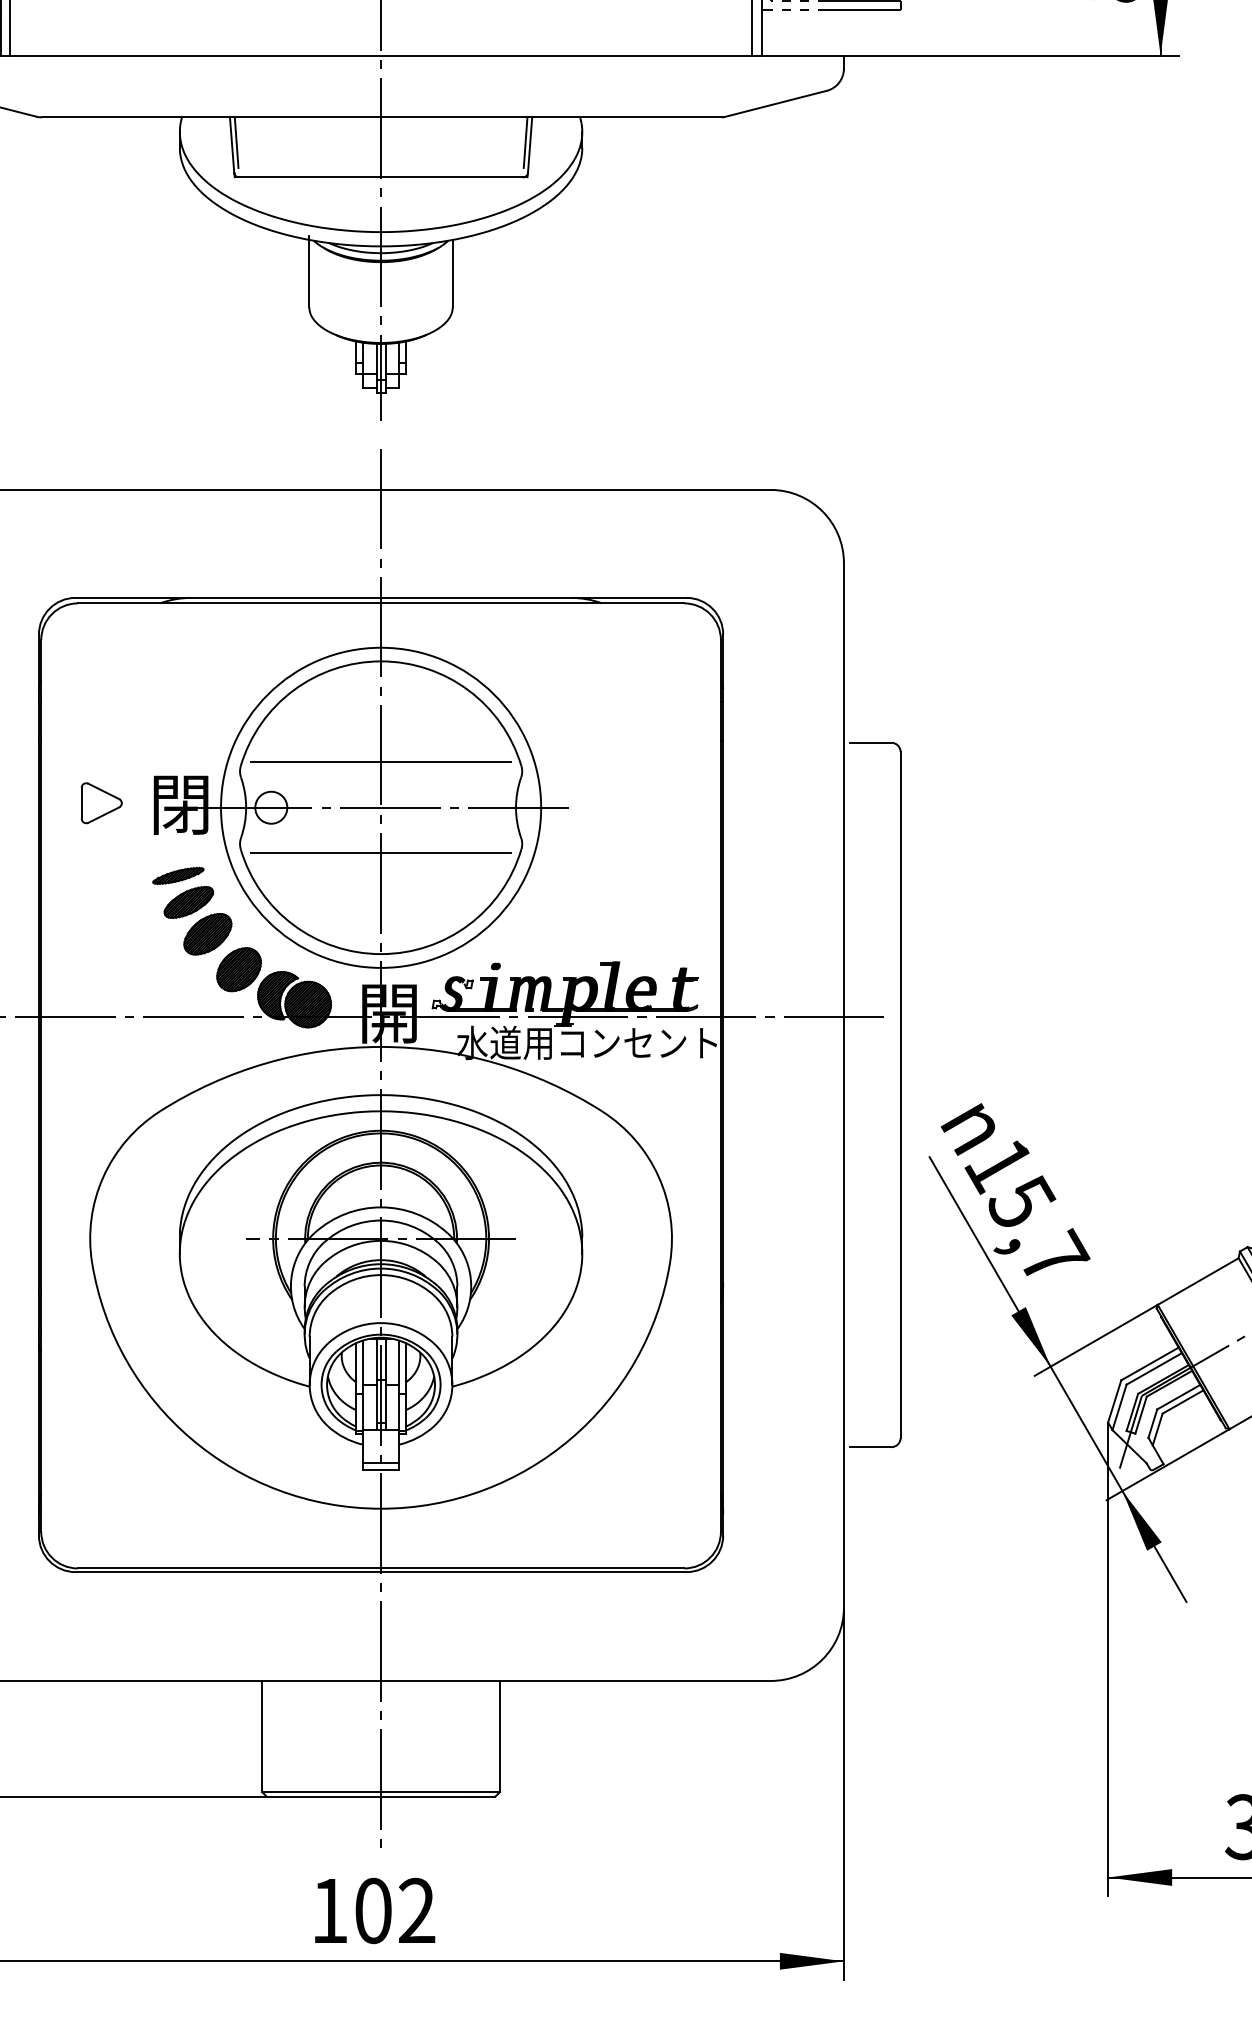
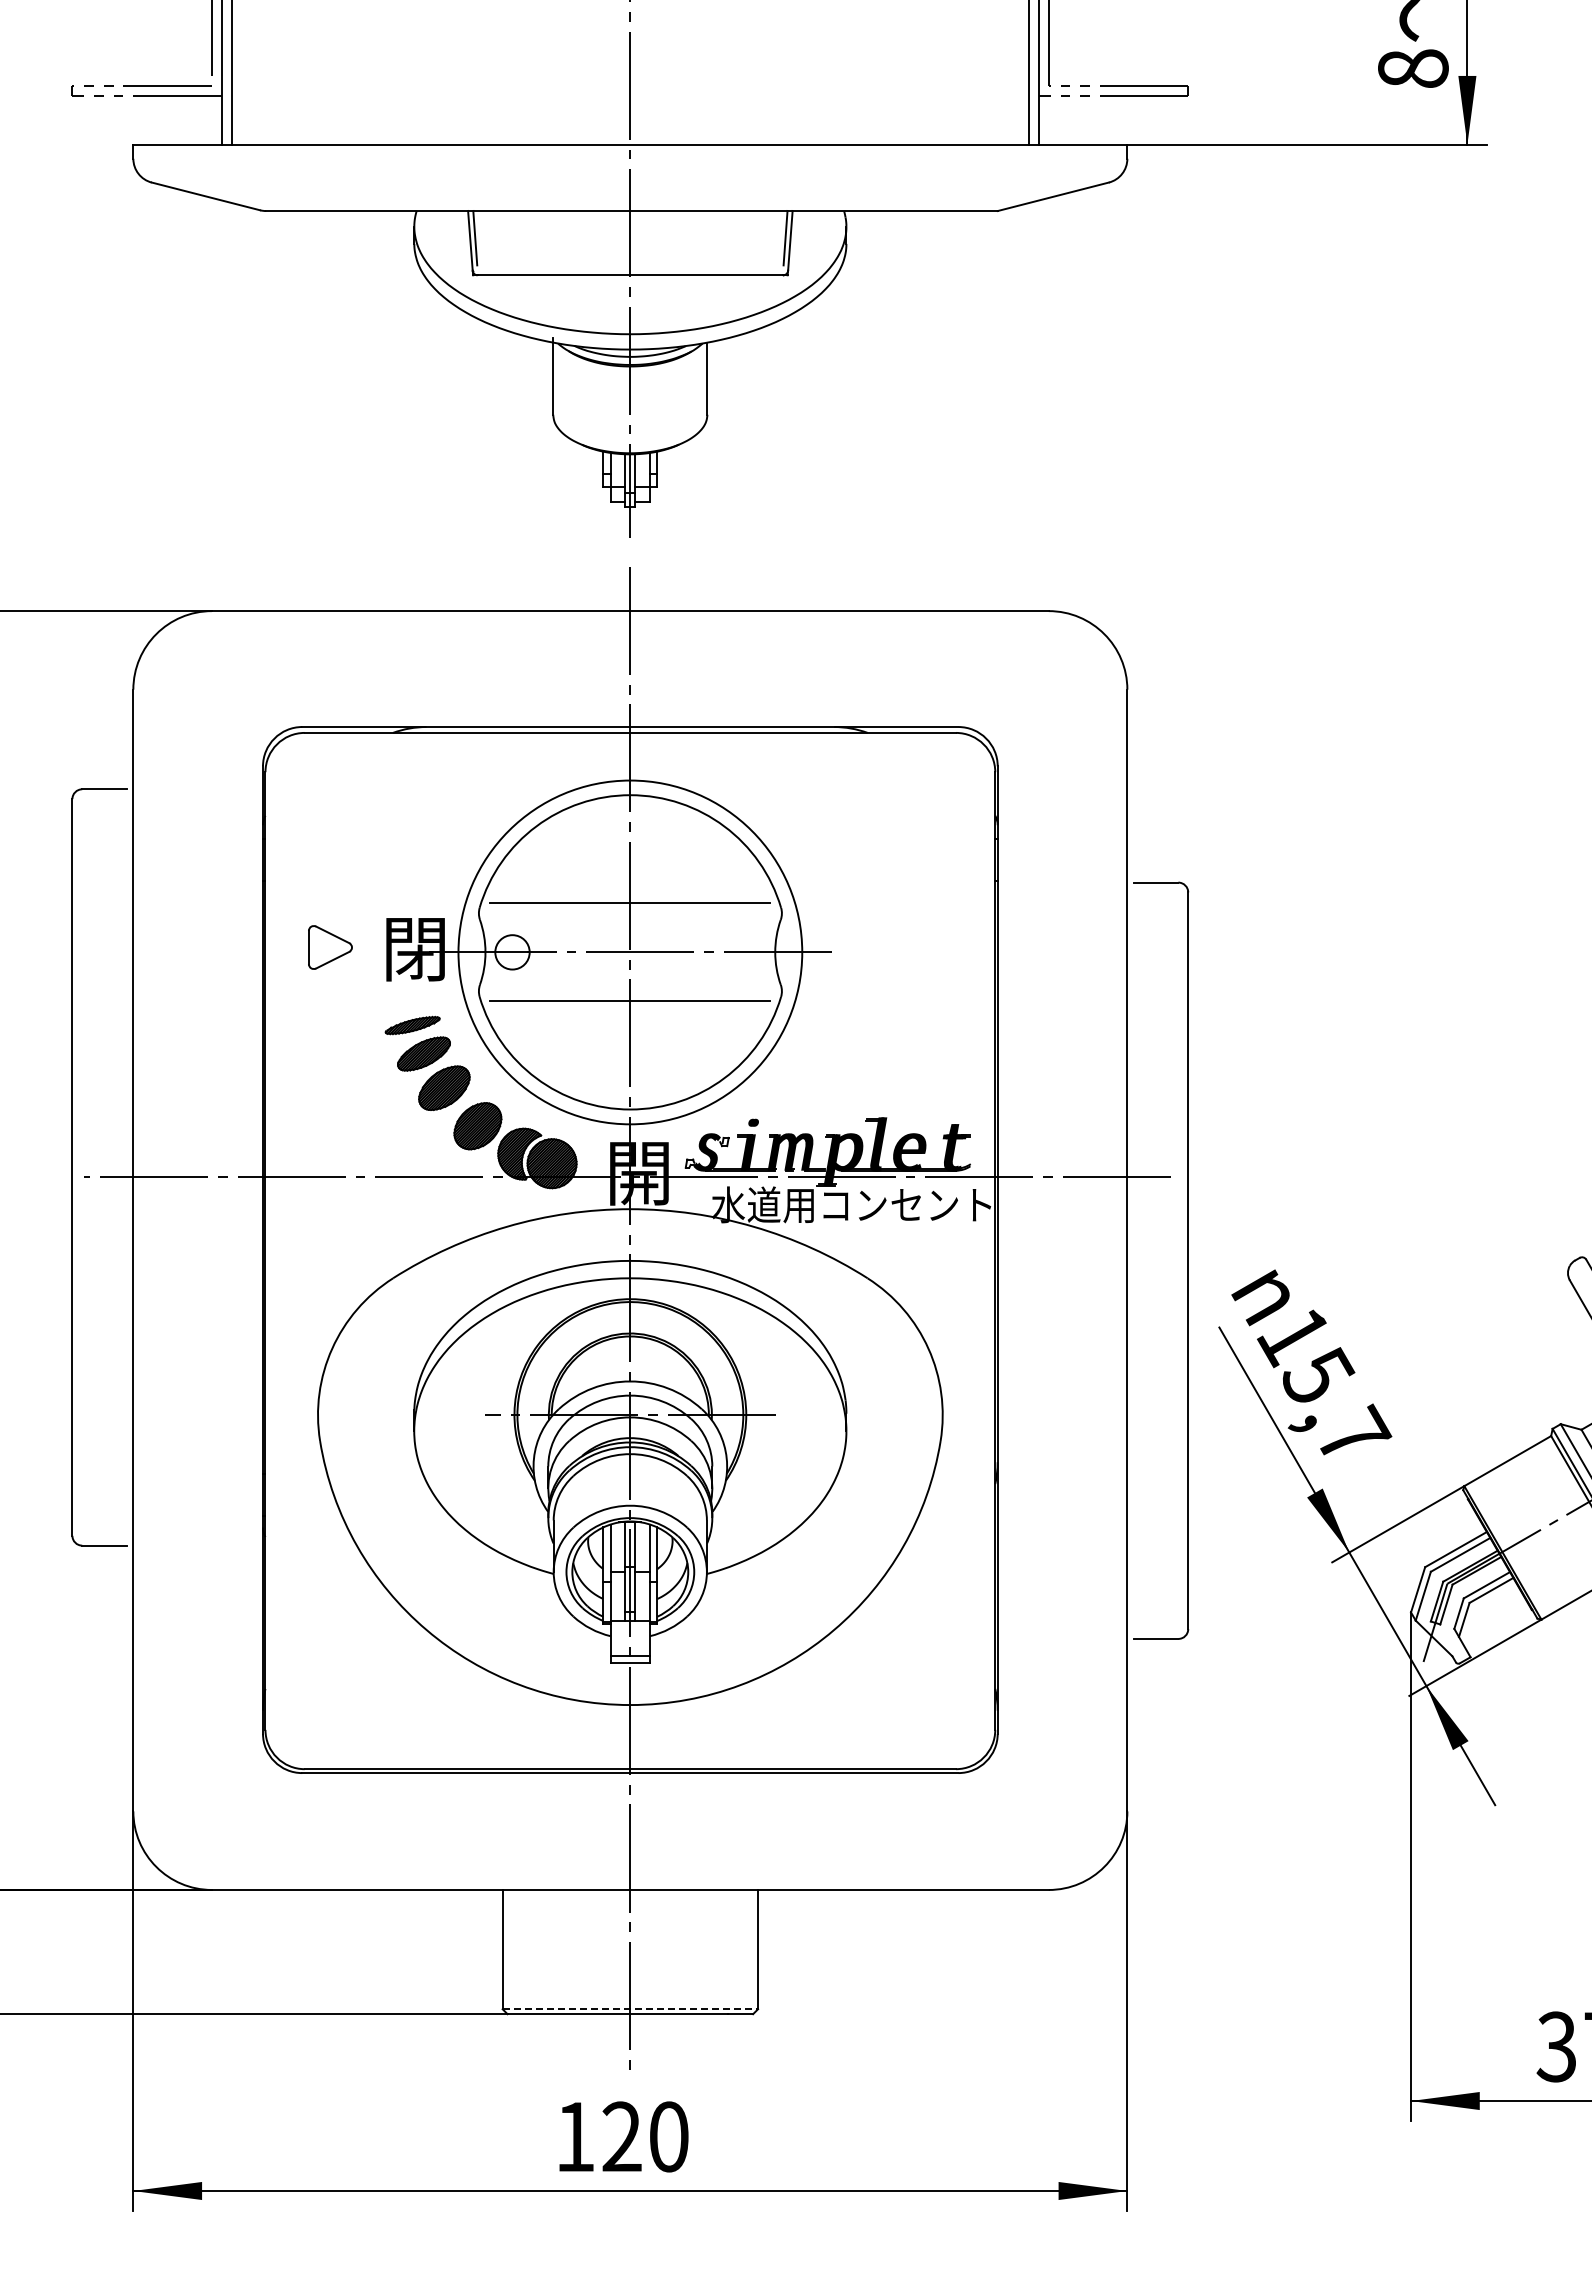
line: (381, 1792) -> (630, 2009), solid -> dashed
text: (395, 1910) -> (645, 2136), 102 -> 120

